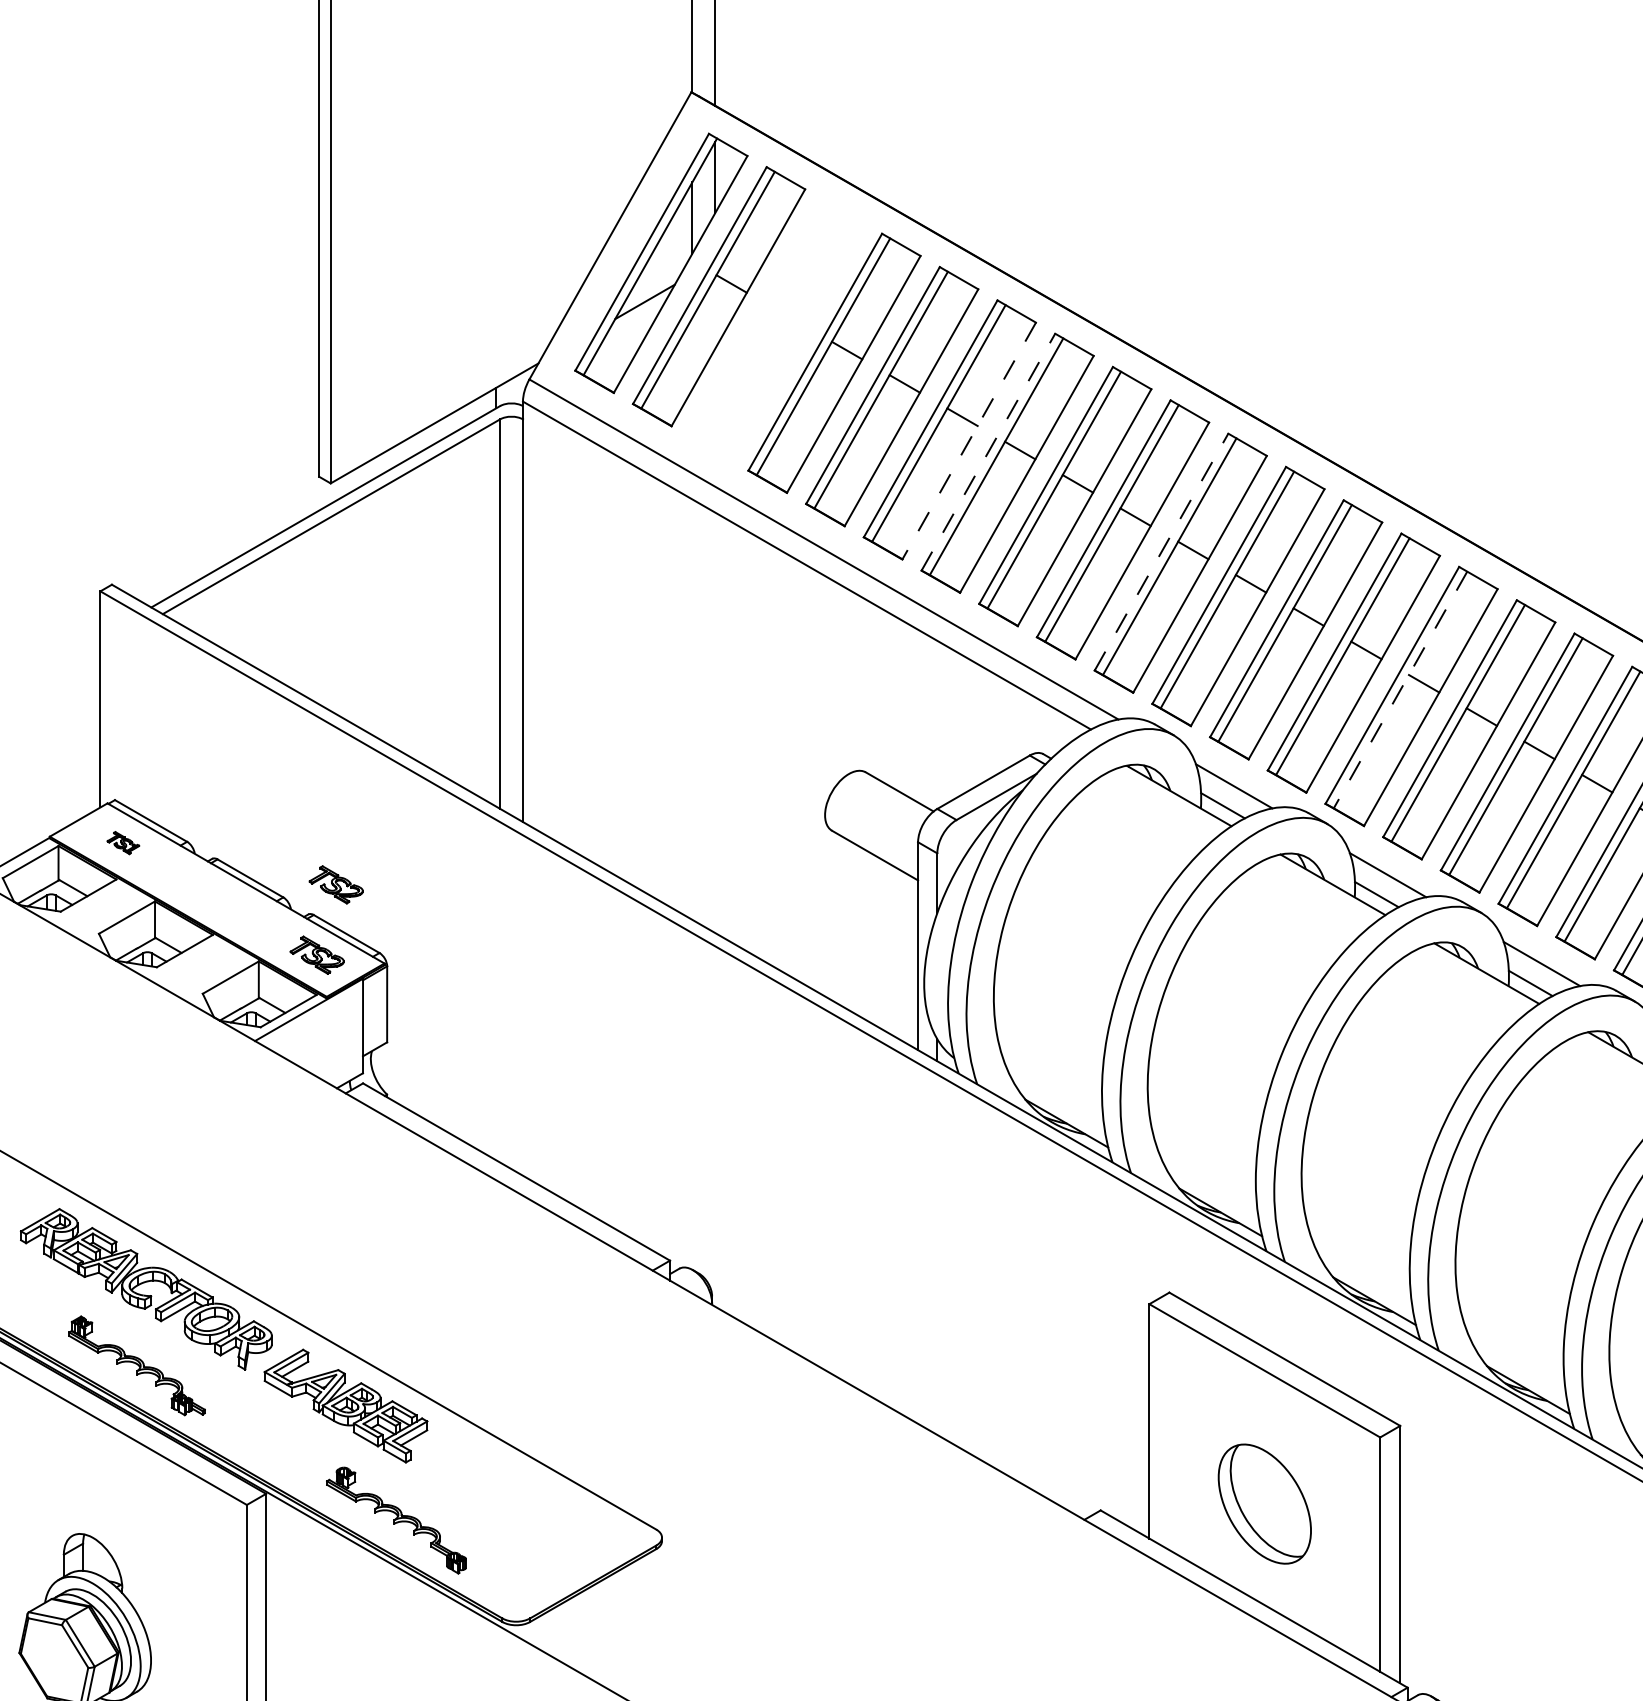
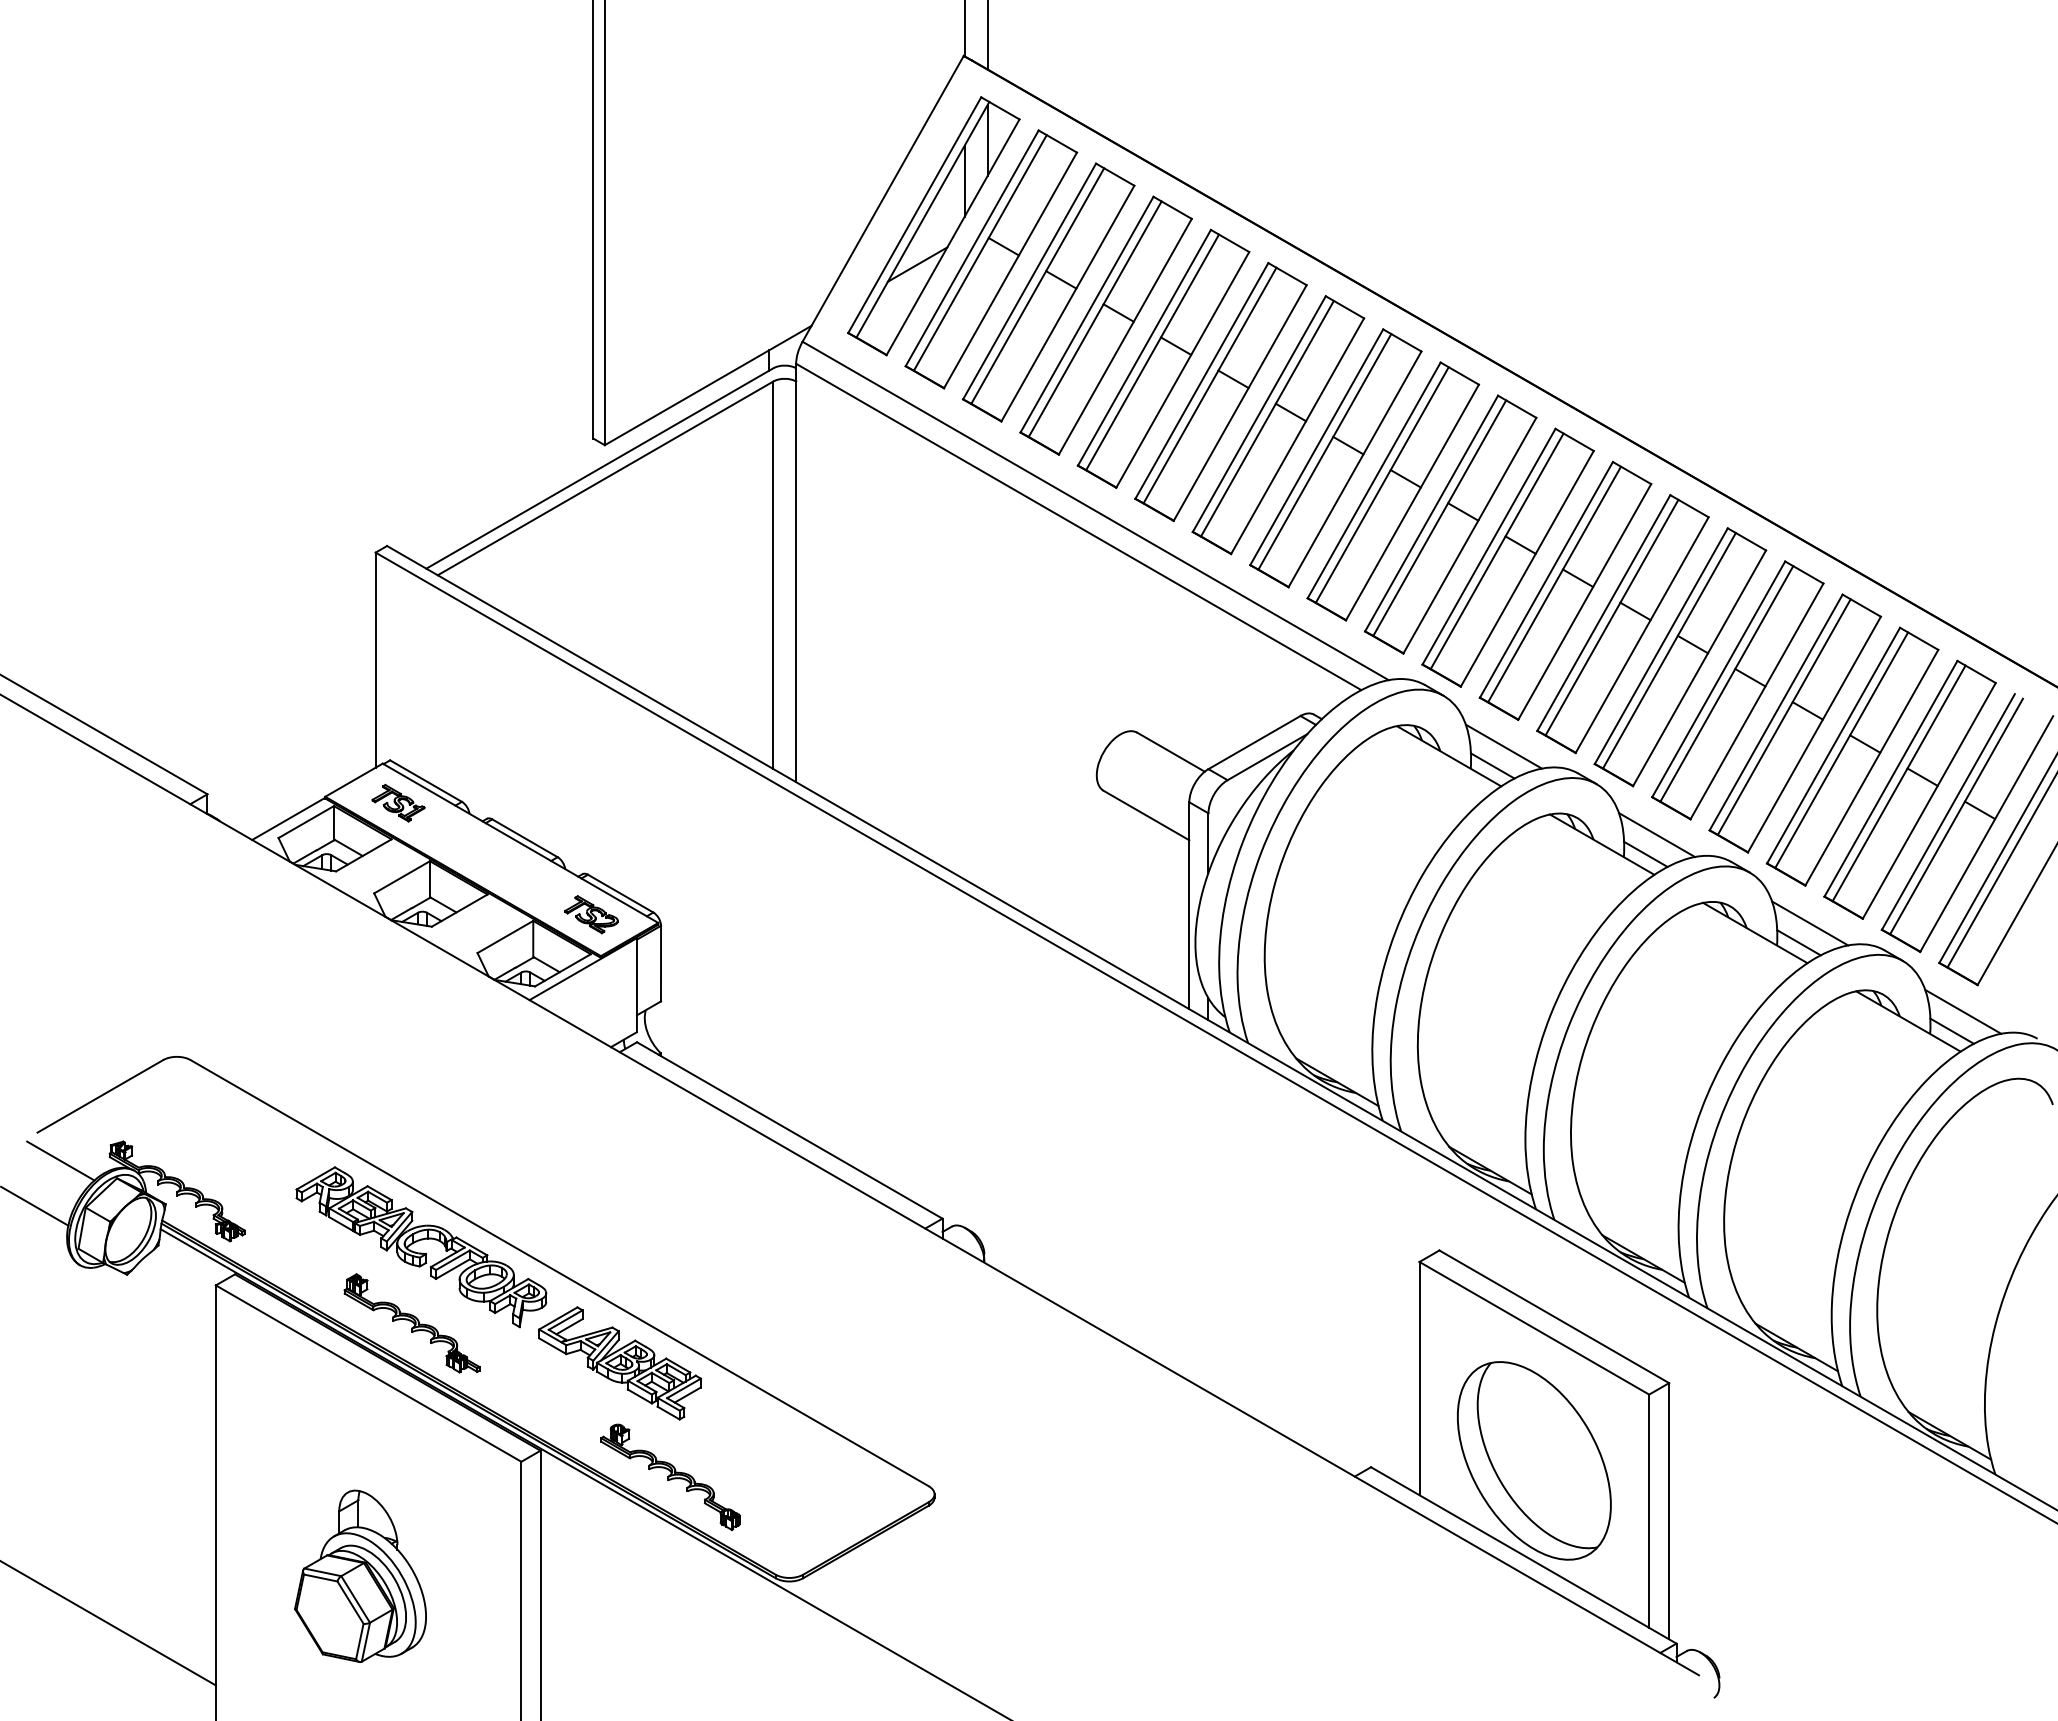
part: (776, 329) -> (1048, 292), added
line: (968, 441) -> (1239, 403), dashed -> solid
line: (988, 451) -> (1259, 413), dashed -> solid
line: (1161, 552) -> (1431, 513), dashed -> solid
line: (1400, 690) -> (1669, 651), dashed -> solid
part: (123, 842) -> (398, 802), size x1.67
part: (336, 884) -> (610, 844), removed
part: (1264, 1503) -> (1534, 1460), size x1.67

